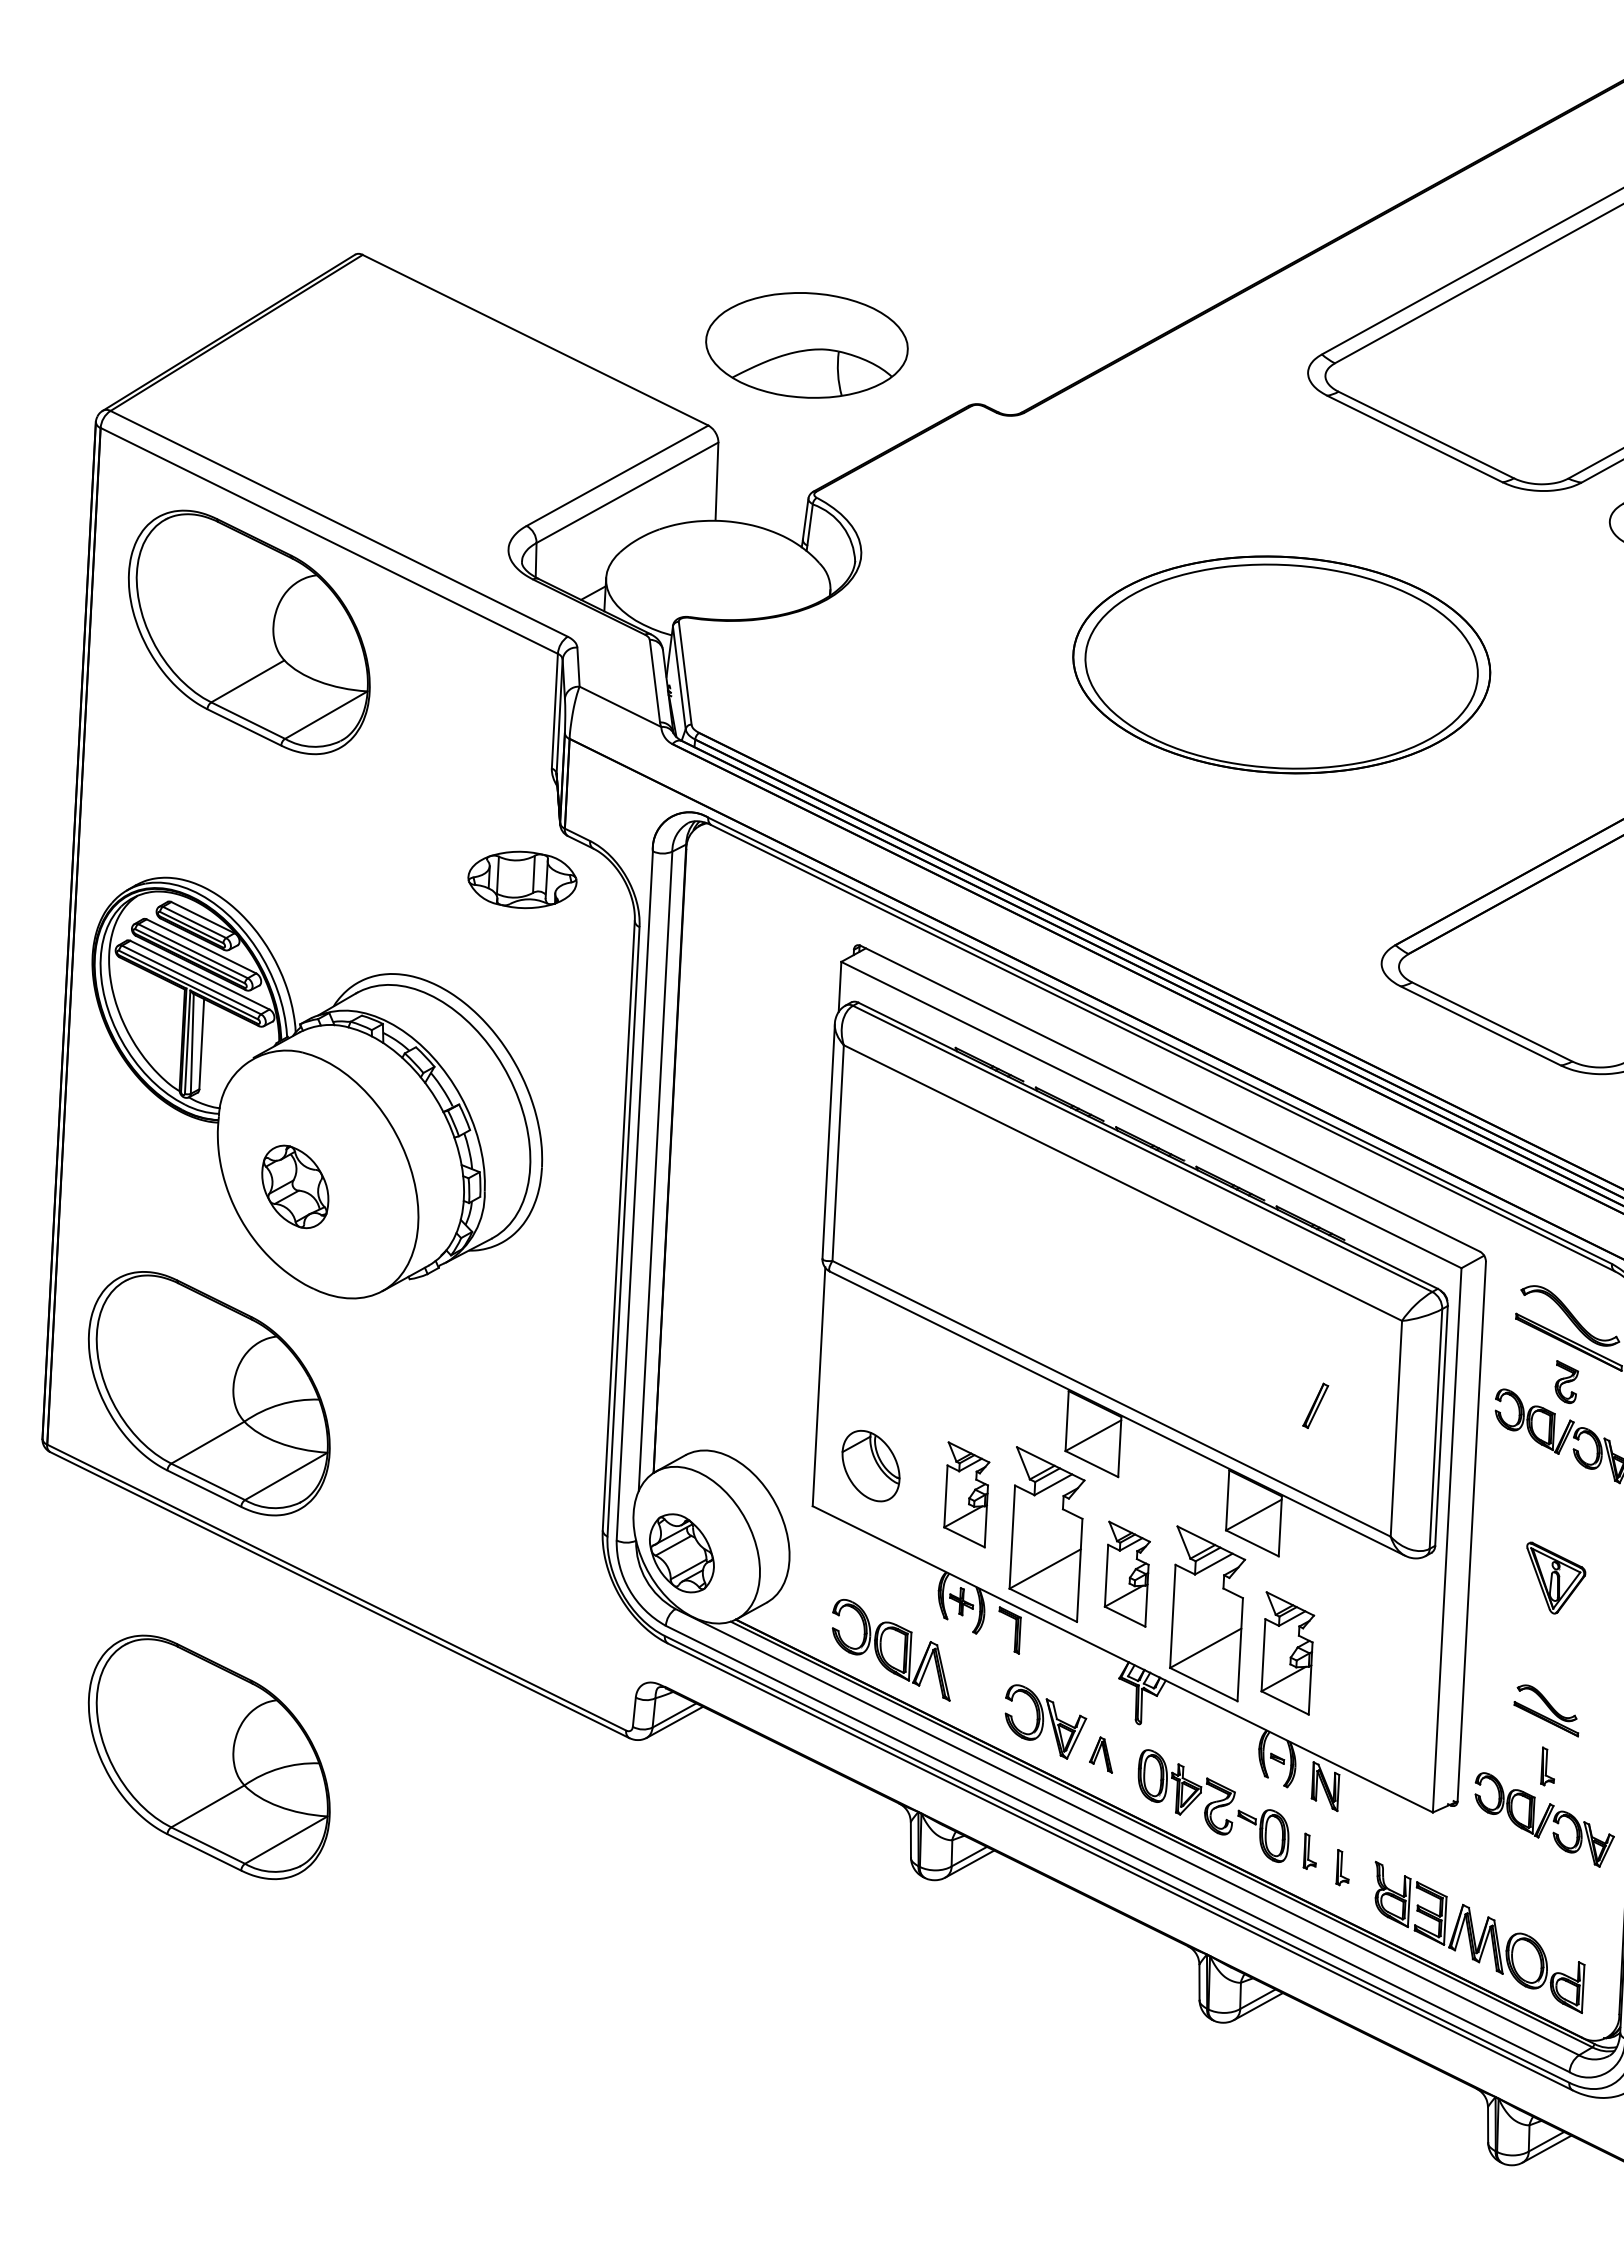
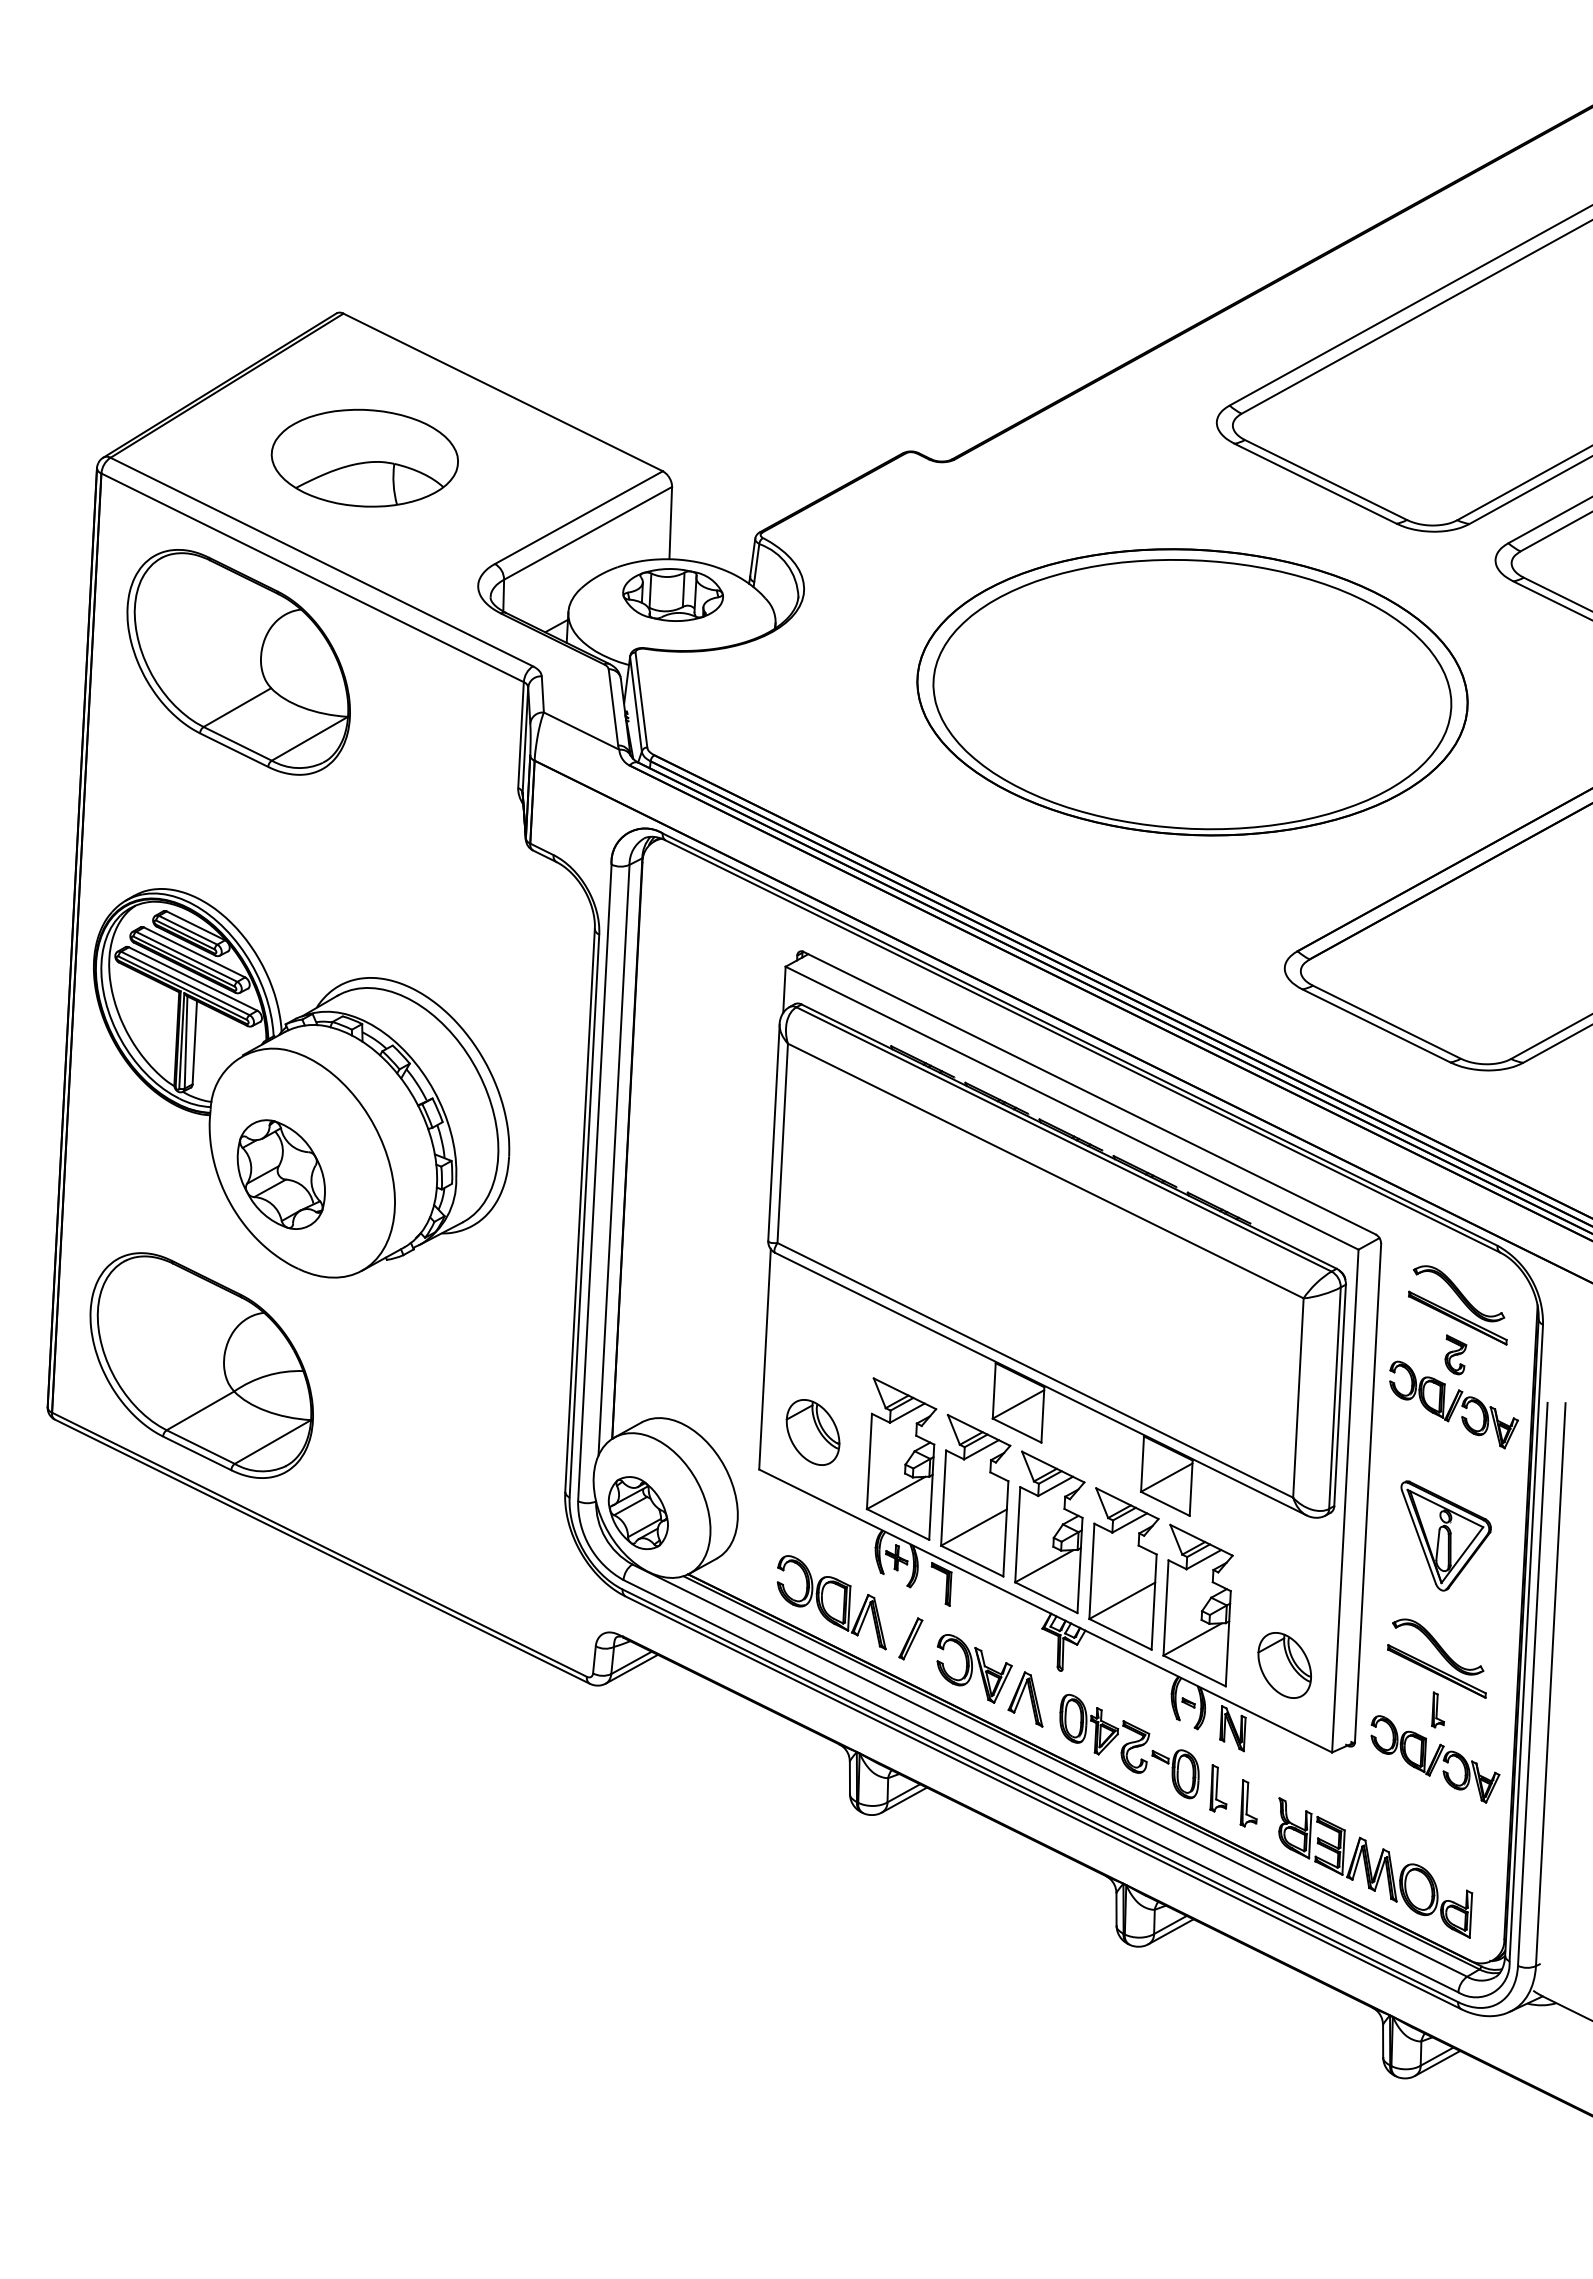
part: (806, 344) -> (364, 457), moved
part: (1281, 665) -> (1192, 692), size x1.43
part: (521, 879) -> (672, 594), moved
part: (294, 1186) -> (280, 1174), size x1.43
part: (1315, 1405) -> (910, 1638), moved
part: (966, 1494) -> (901, 1458), size x1.67
part: (1126, 1574) -> (1049, 1532), size x1.67
part: (1555, 1577) -> (1445, 1535), size x1.67
part: (1287, 1653) -> (1197, 1605), size x1.43
part: (1545, 1710) -> (1436, 1658), size x1.67
part: (1381, 1718) -> (1284, 1665), added
part: (1100, 1755) -> (1025, 1699), size x1.67
part: (208, 1757) -> (201, 1701), removed
part: (1309, 1851) -> (1218, 1788), size x1.43
part: (1342, 1867) -> (1248, 1803), size x1.43

